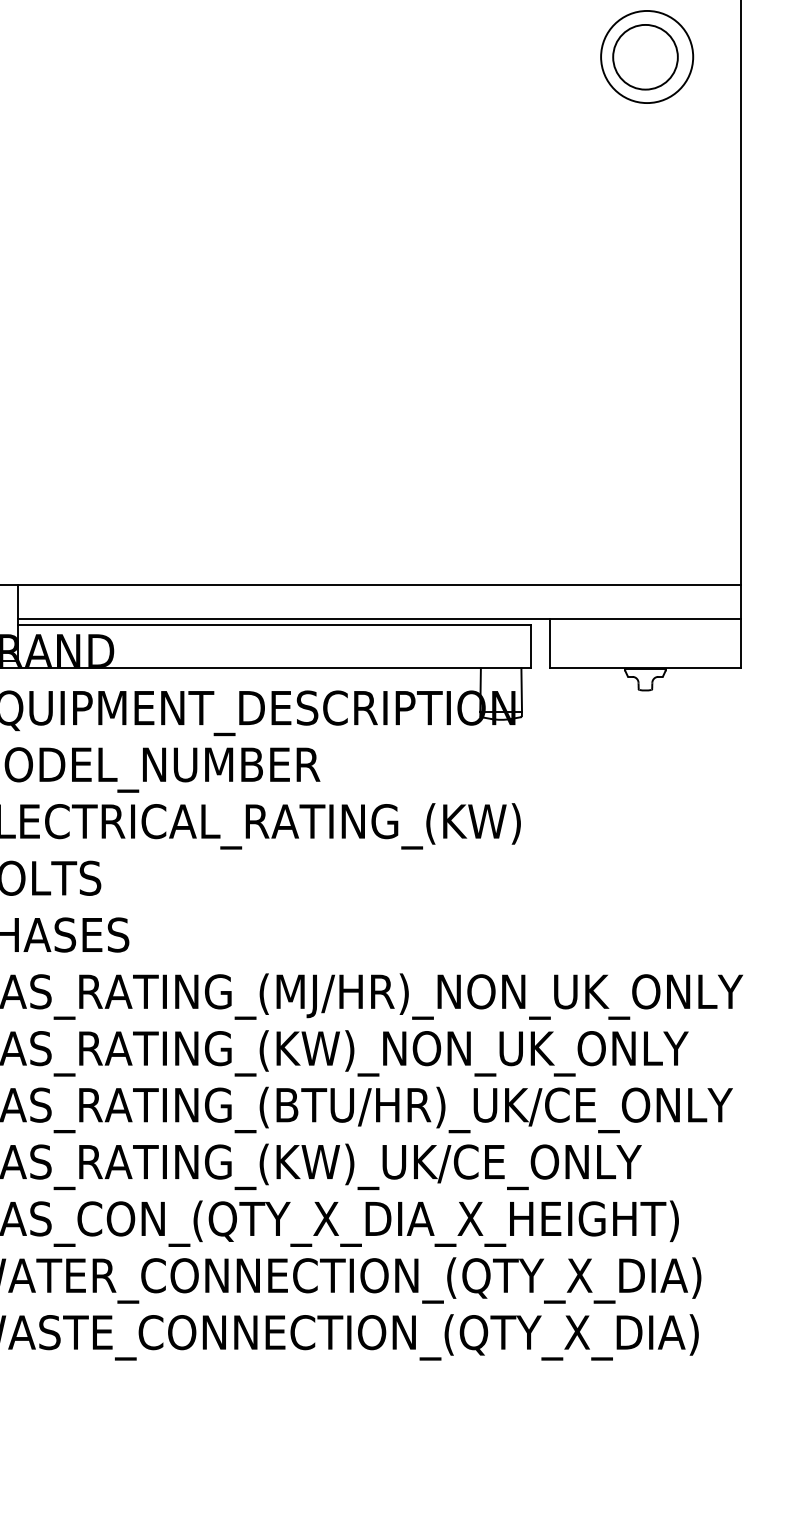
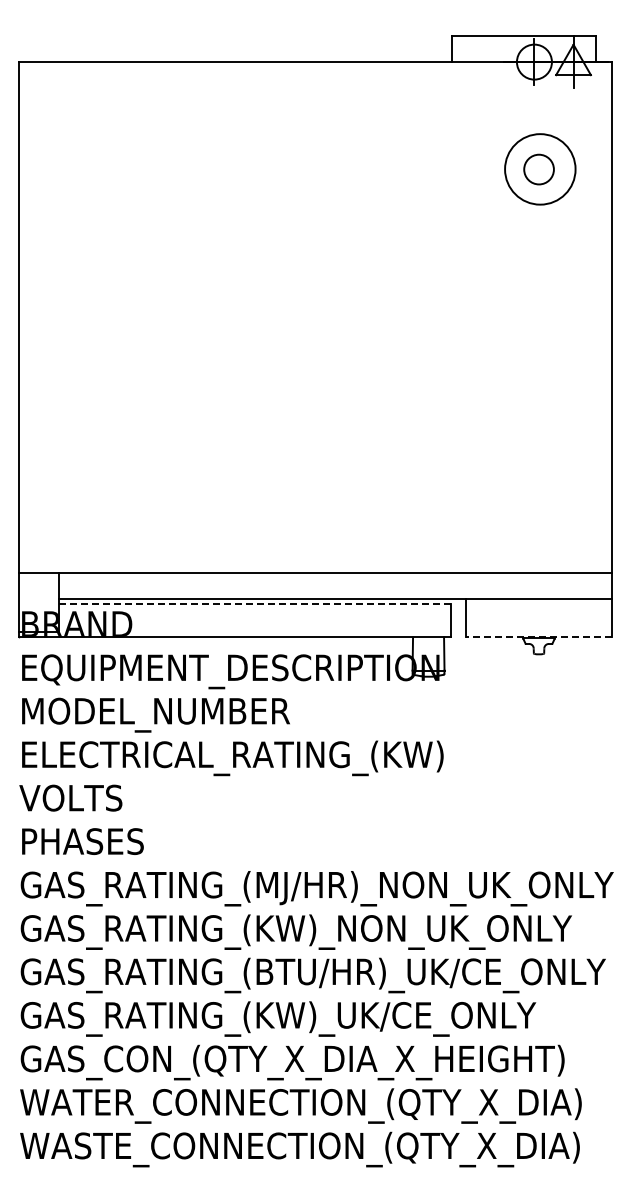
circle: (644, 57) -> (538, 169), size x0.6
line: (275, 625) -> (255, 604), solid -> dashed
line: (646, 668) -> (539, 637), solid -> dashed

